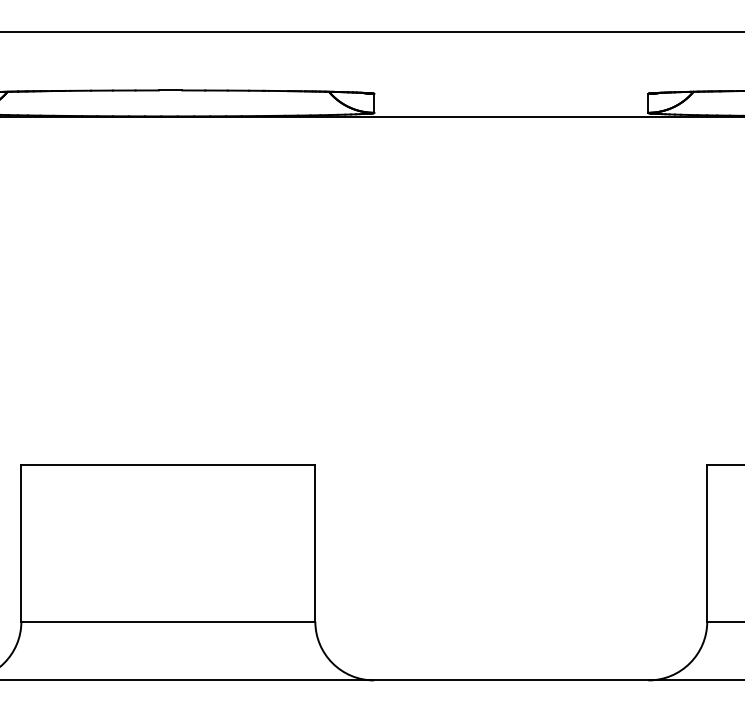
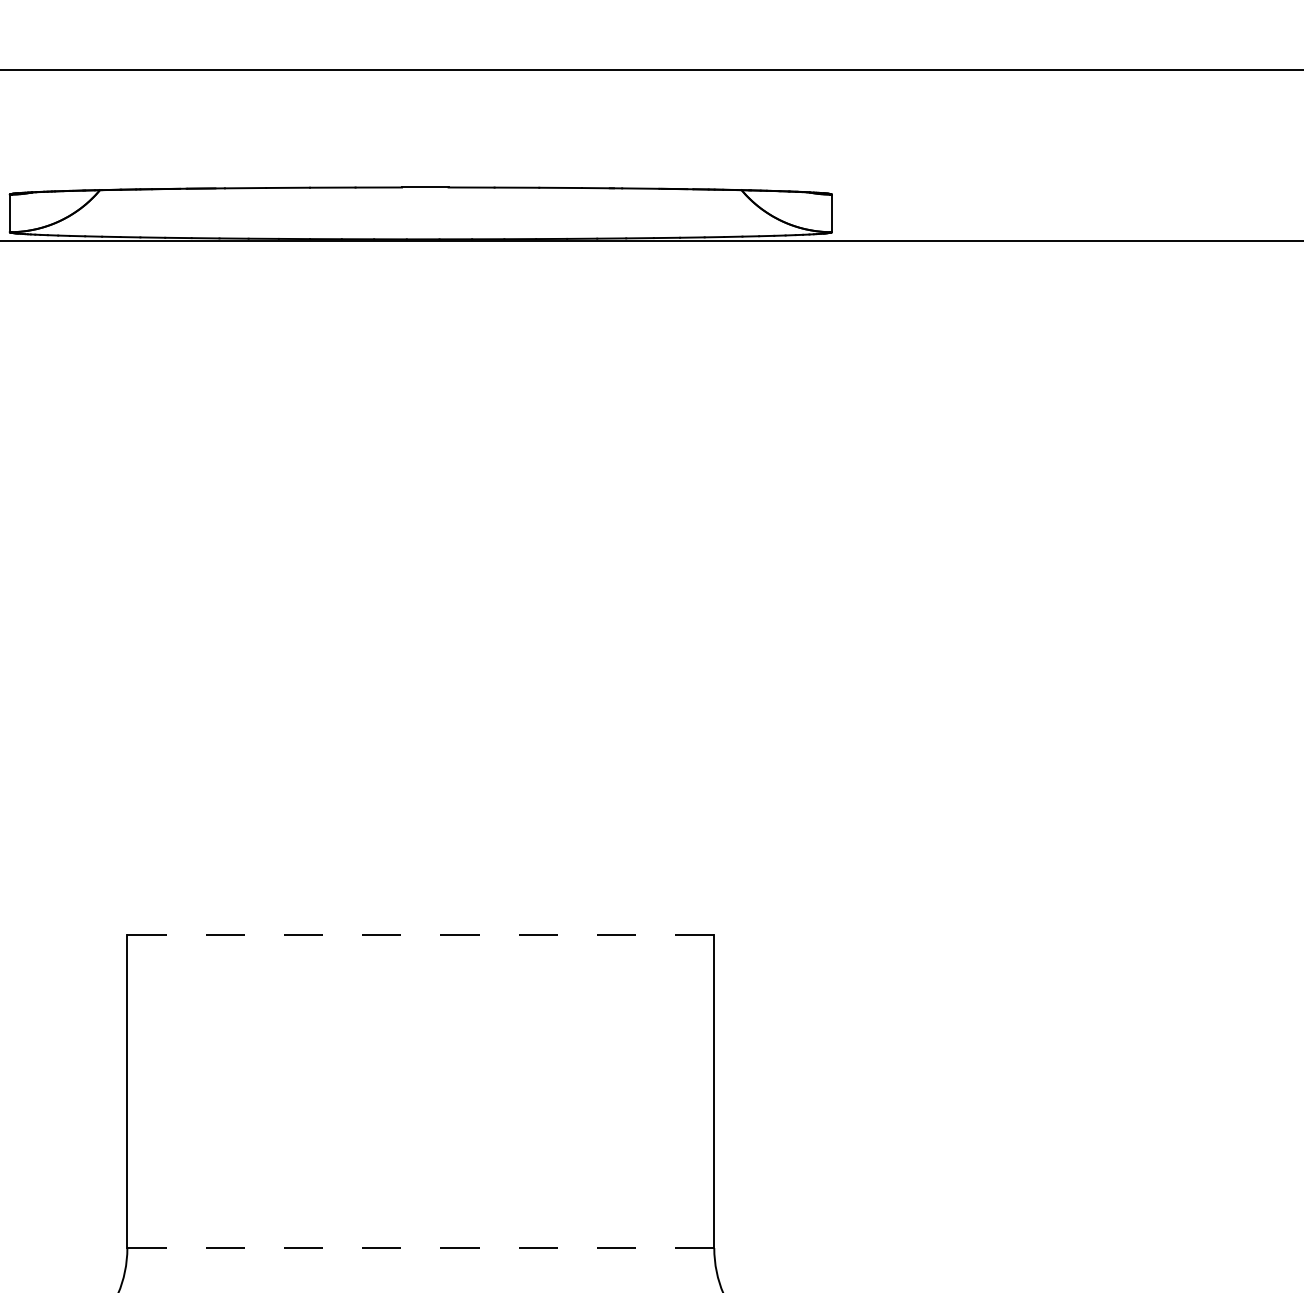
line: (168, 464) -> (421, 934), solid -> dashed
line: (168, 621) -> (421, 1247), solid -> dashed

